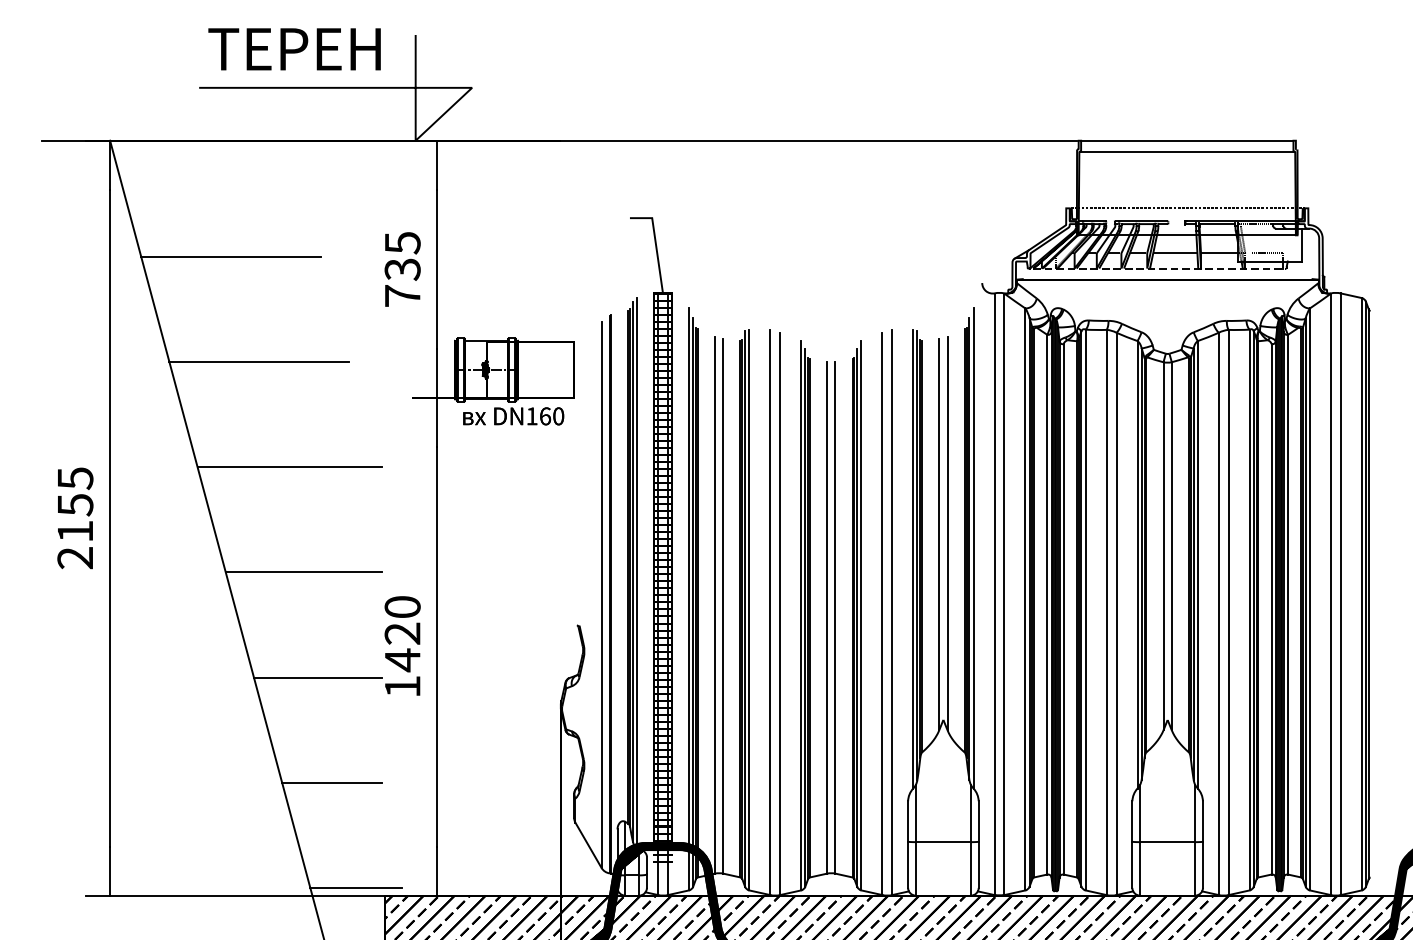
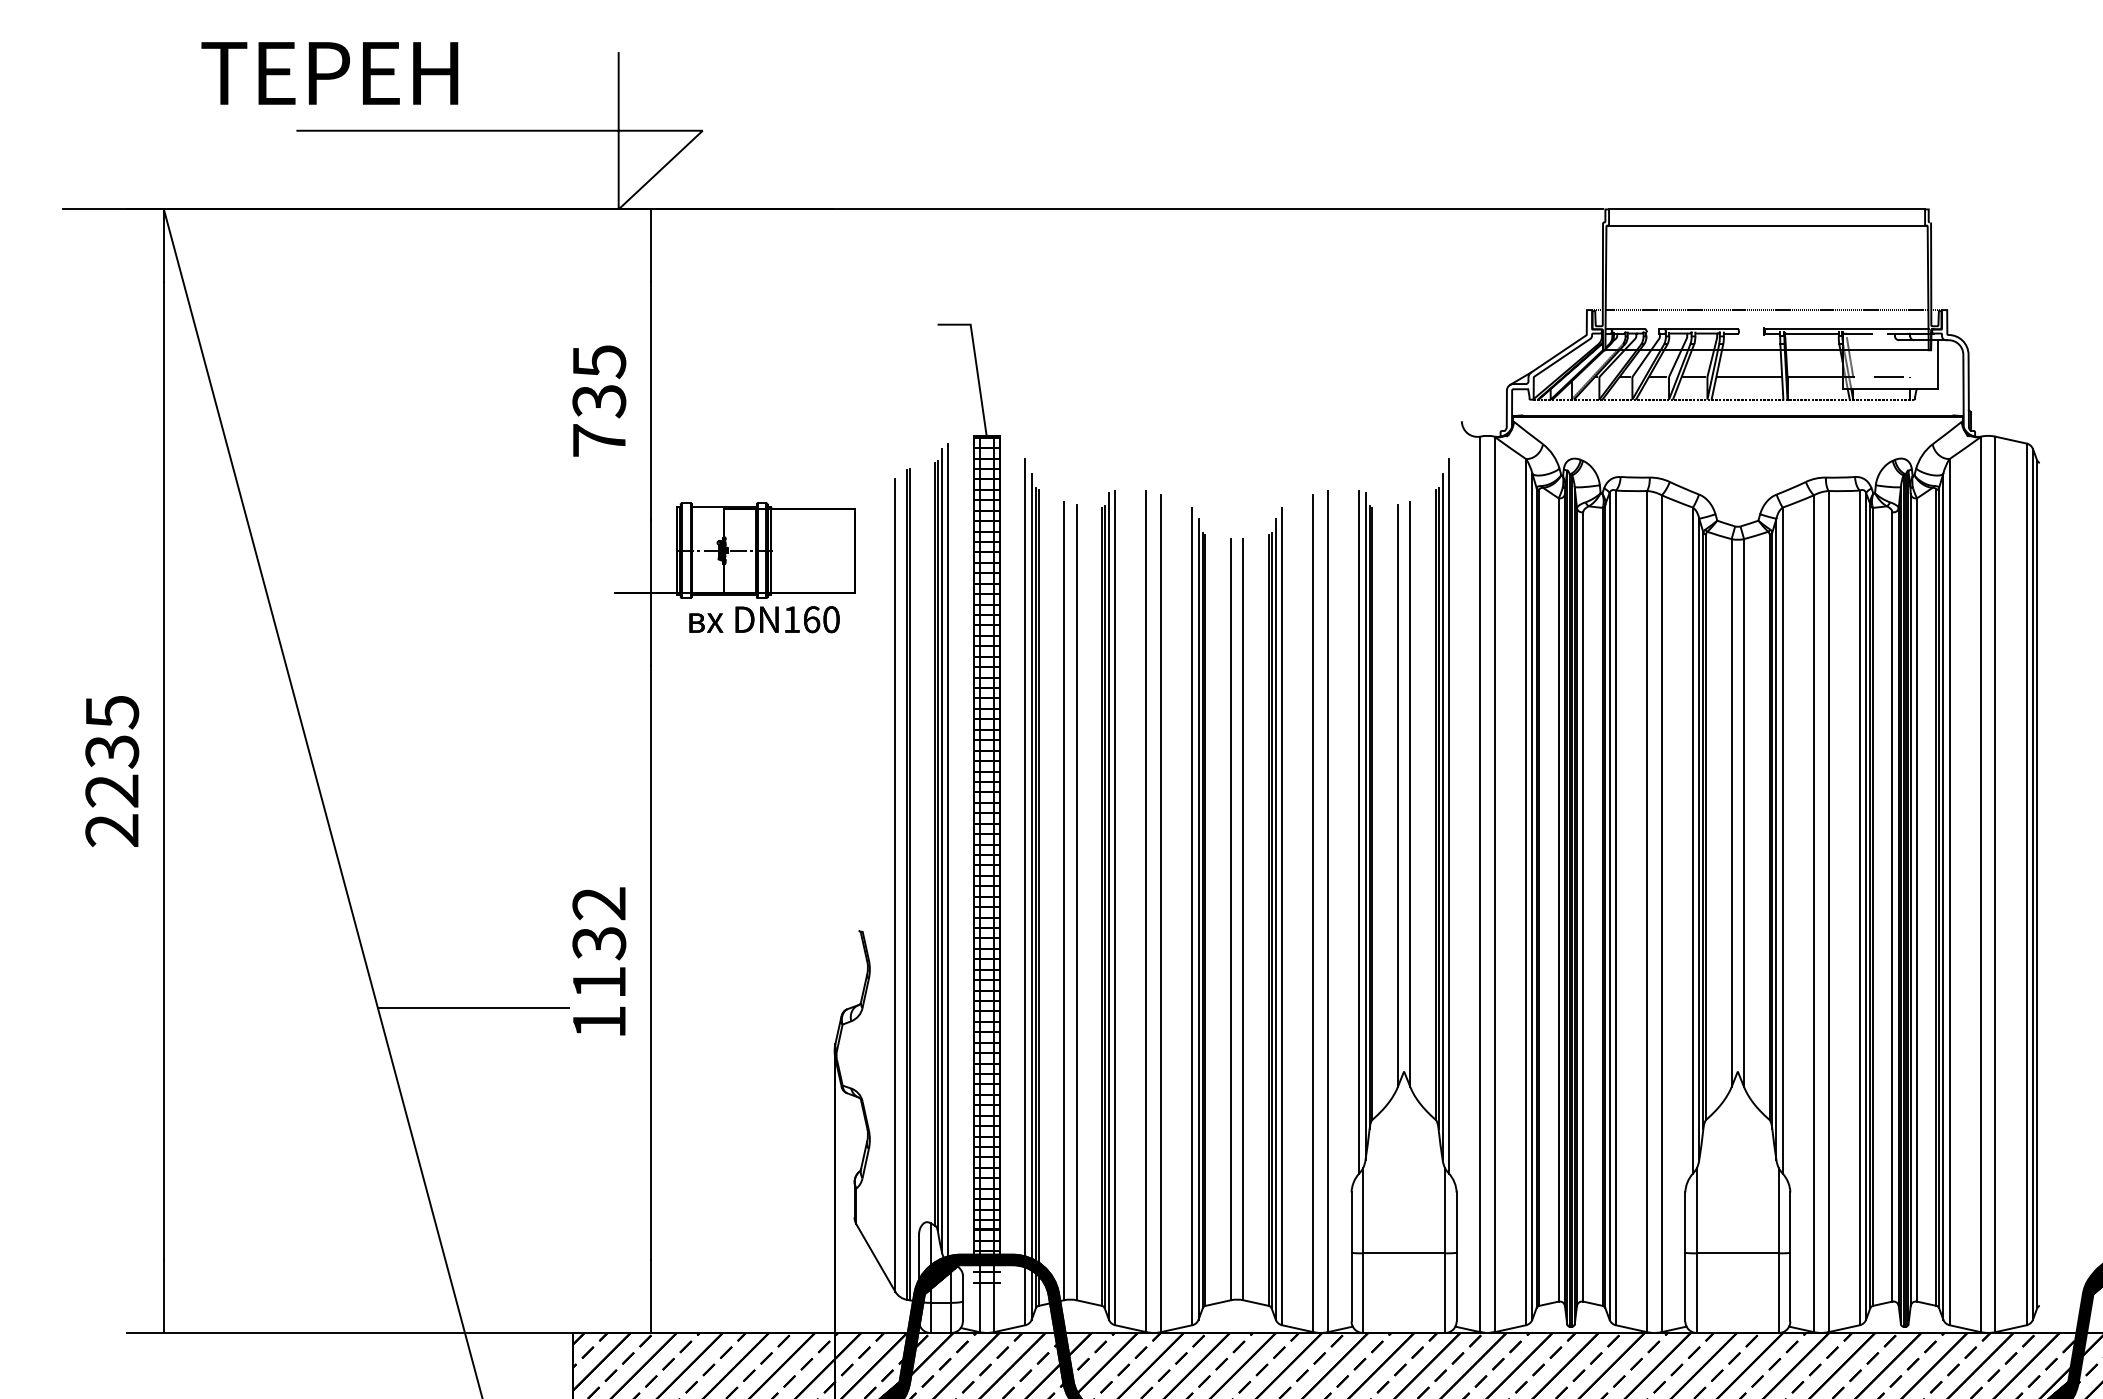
text: (294, 49) -> (329, 73), moved
line: (231, 257) -> (344, 383), removed
line: (259, 362) -> (386, 539), removed
line: (289, 467) -> (430, 695), removed
text: (75, 518) -> (112, 771), 2155 -> 2235
line: (303, 572) -> (451, 852), removed
text: (402, 634) -> (599, 944), 1420 -> 1132
line: (332, 782) -> (494, 1164), removed
line: (355, 887) -> (529, 1320), removed

